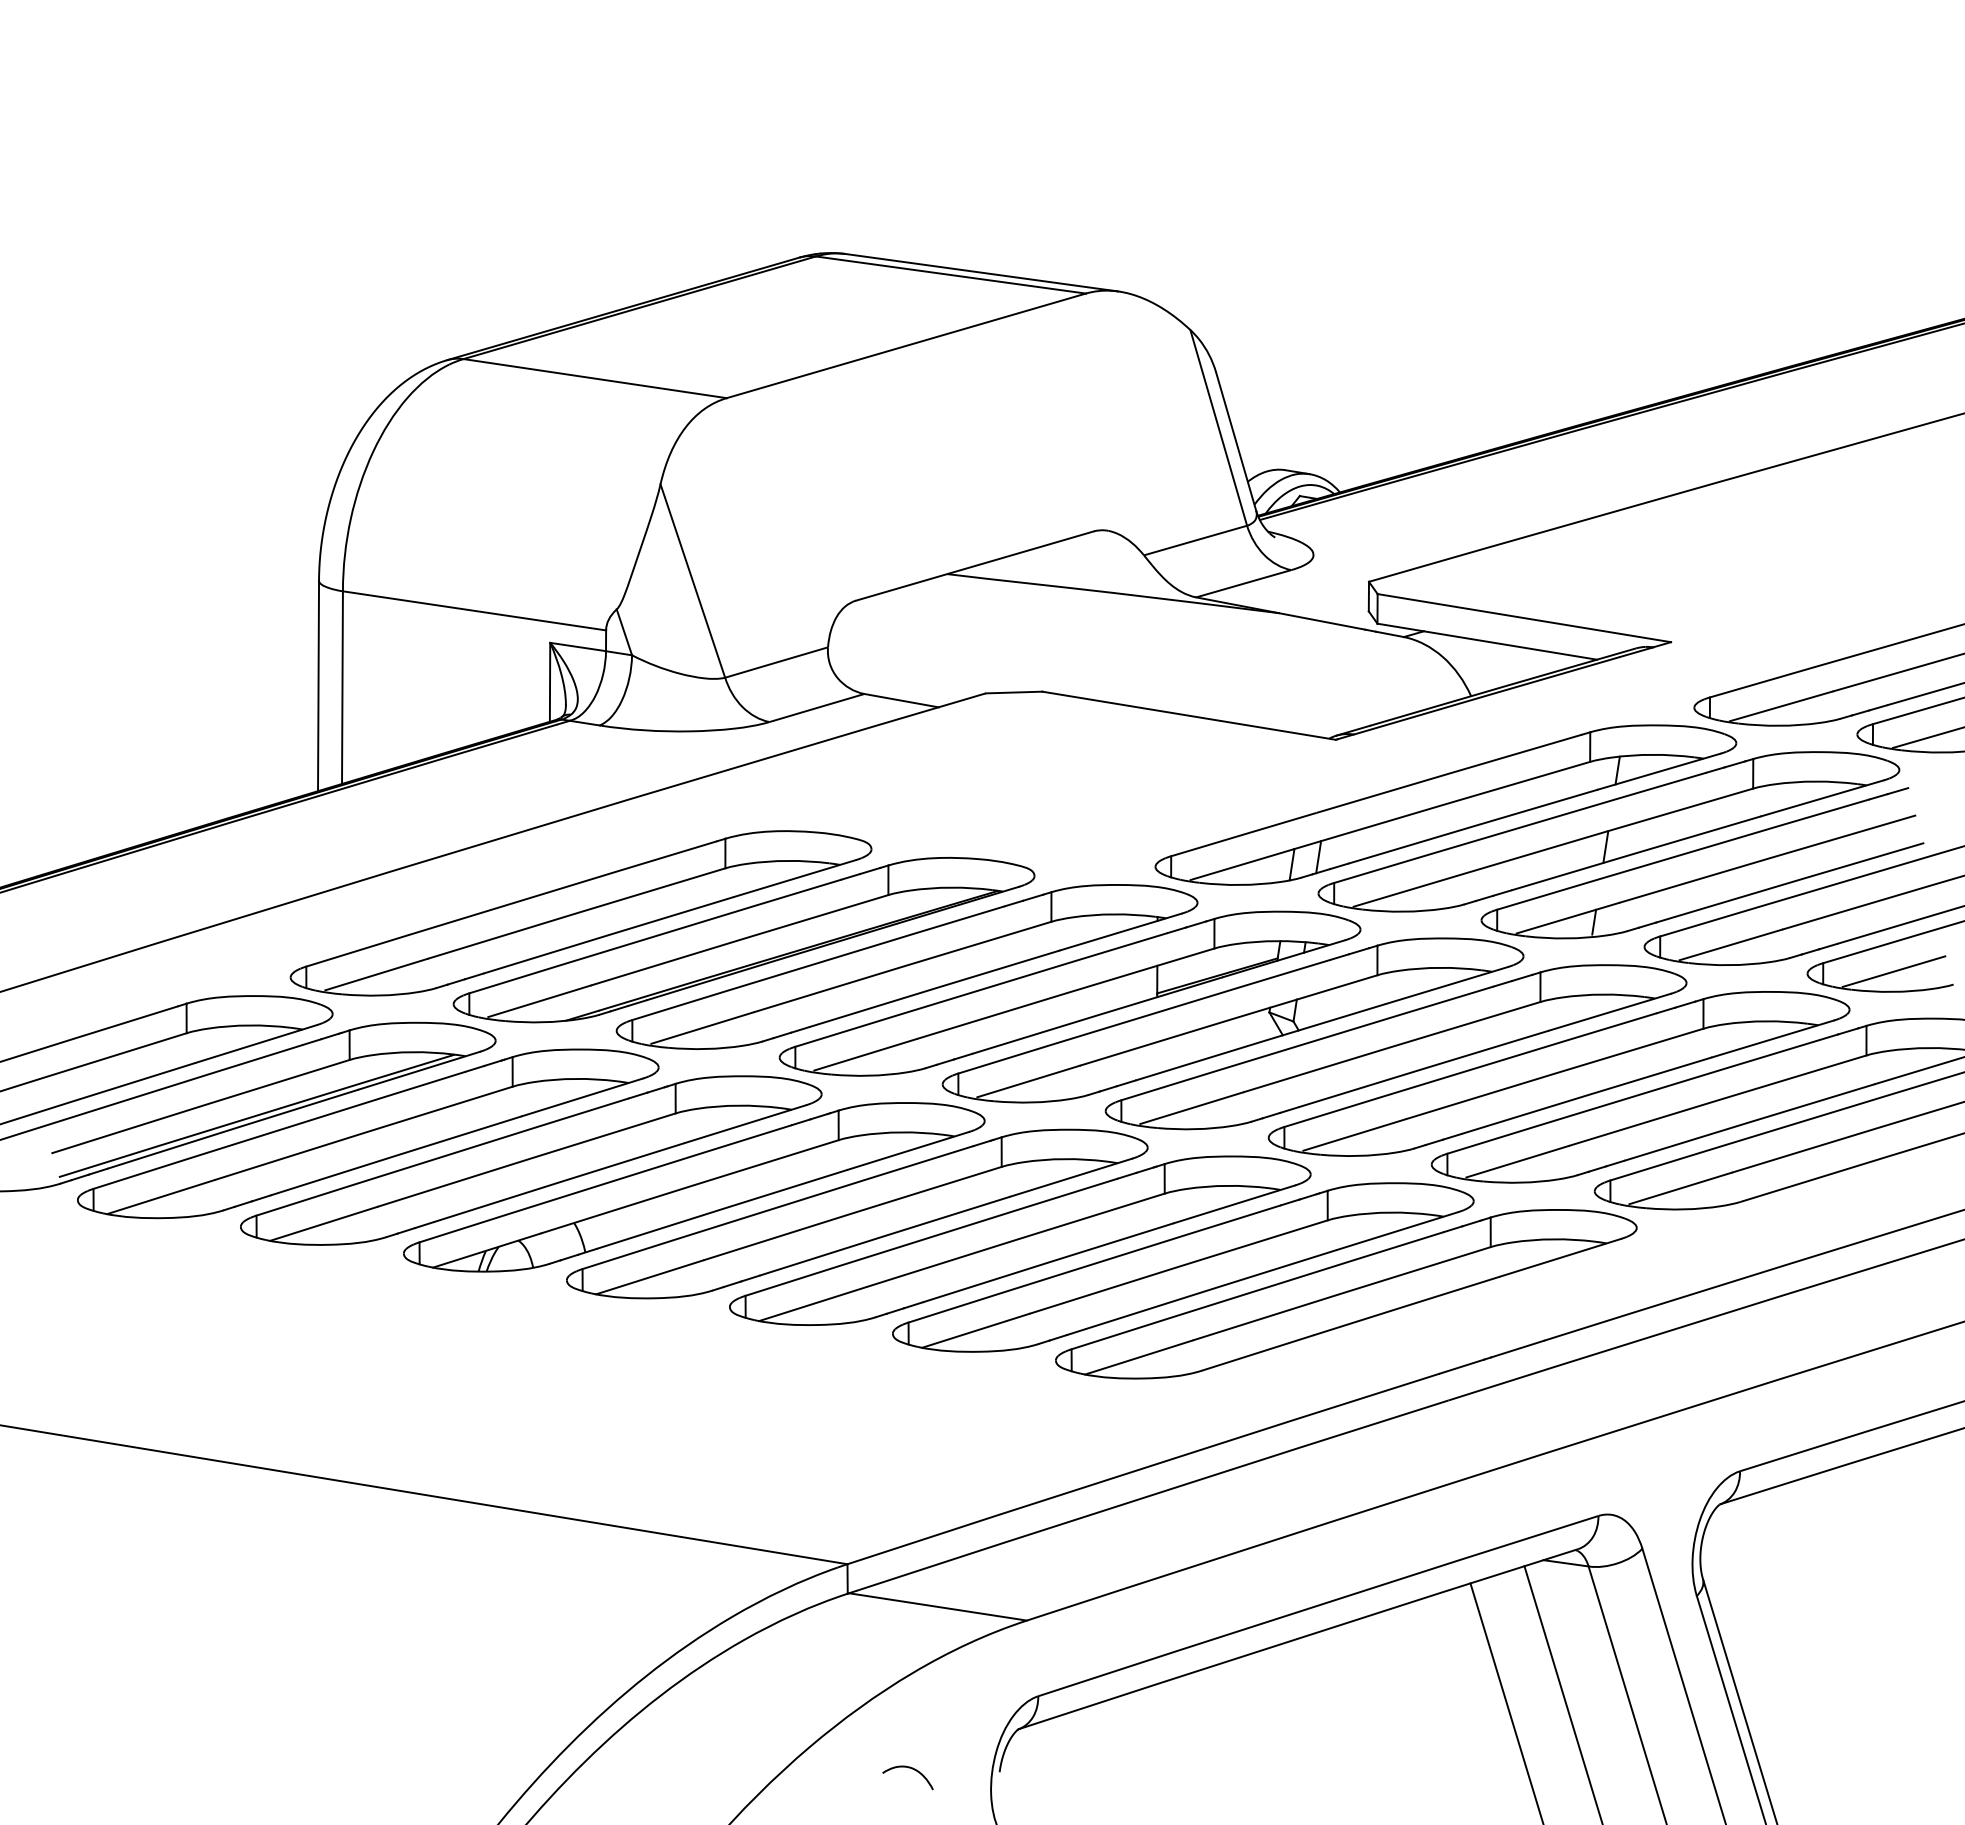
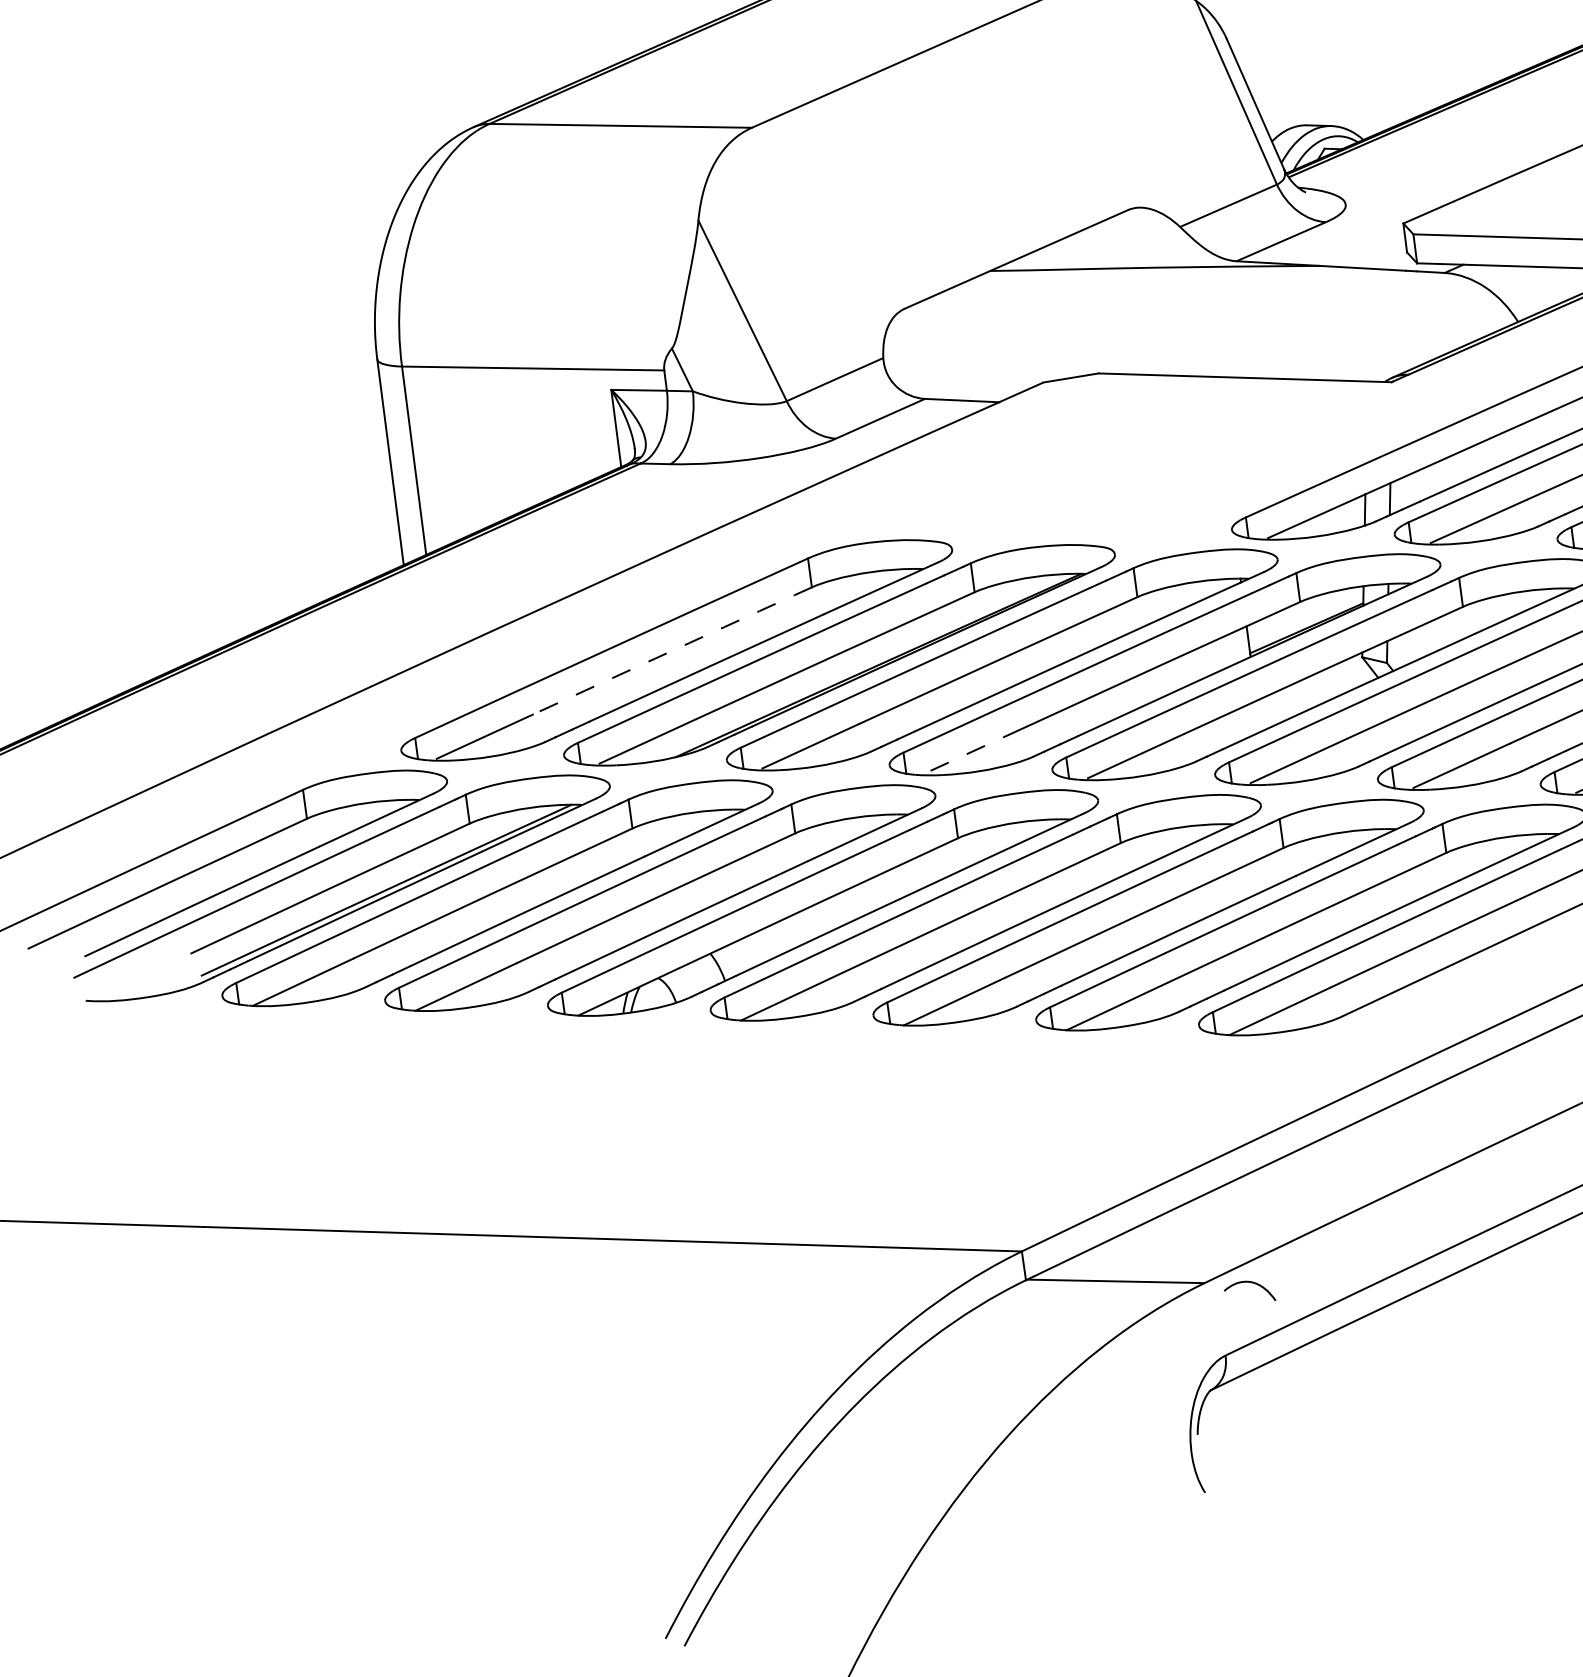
arc: (576, 913) -> (672, 650), solid -> dashed
line: (865, 1054) -> (973, 751), solid -> dashed
curve: (908, 1768) -> (1248, 1283), moved

